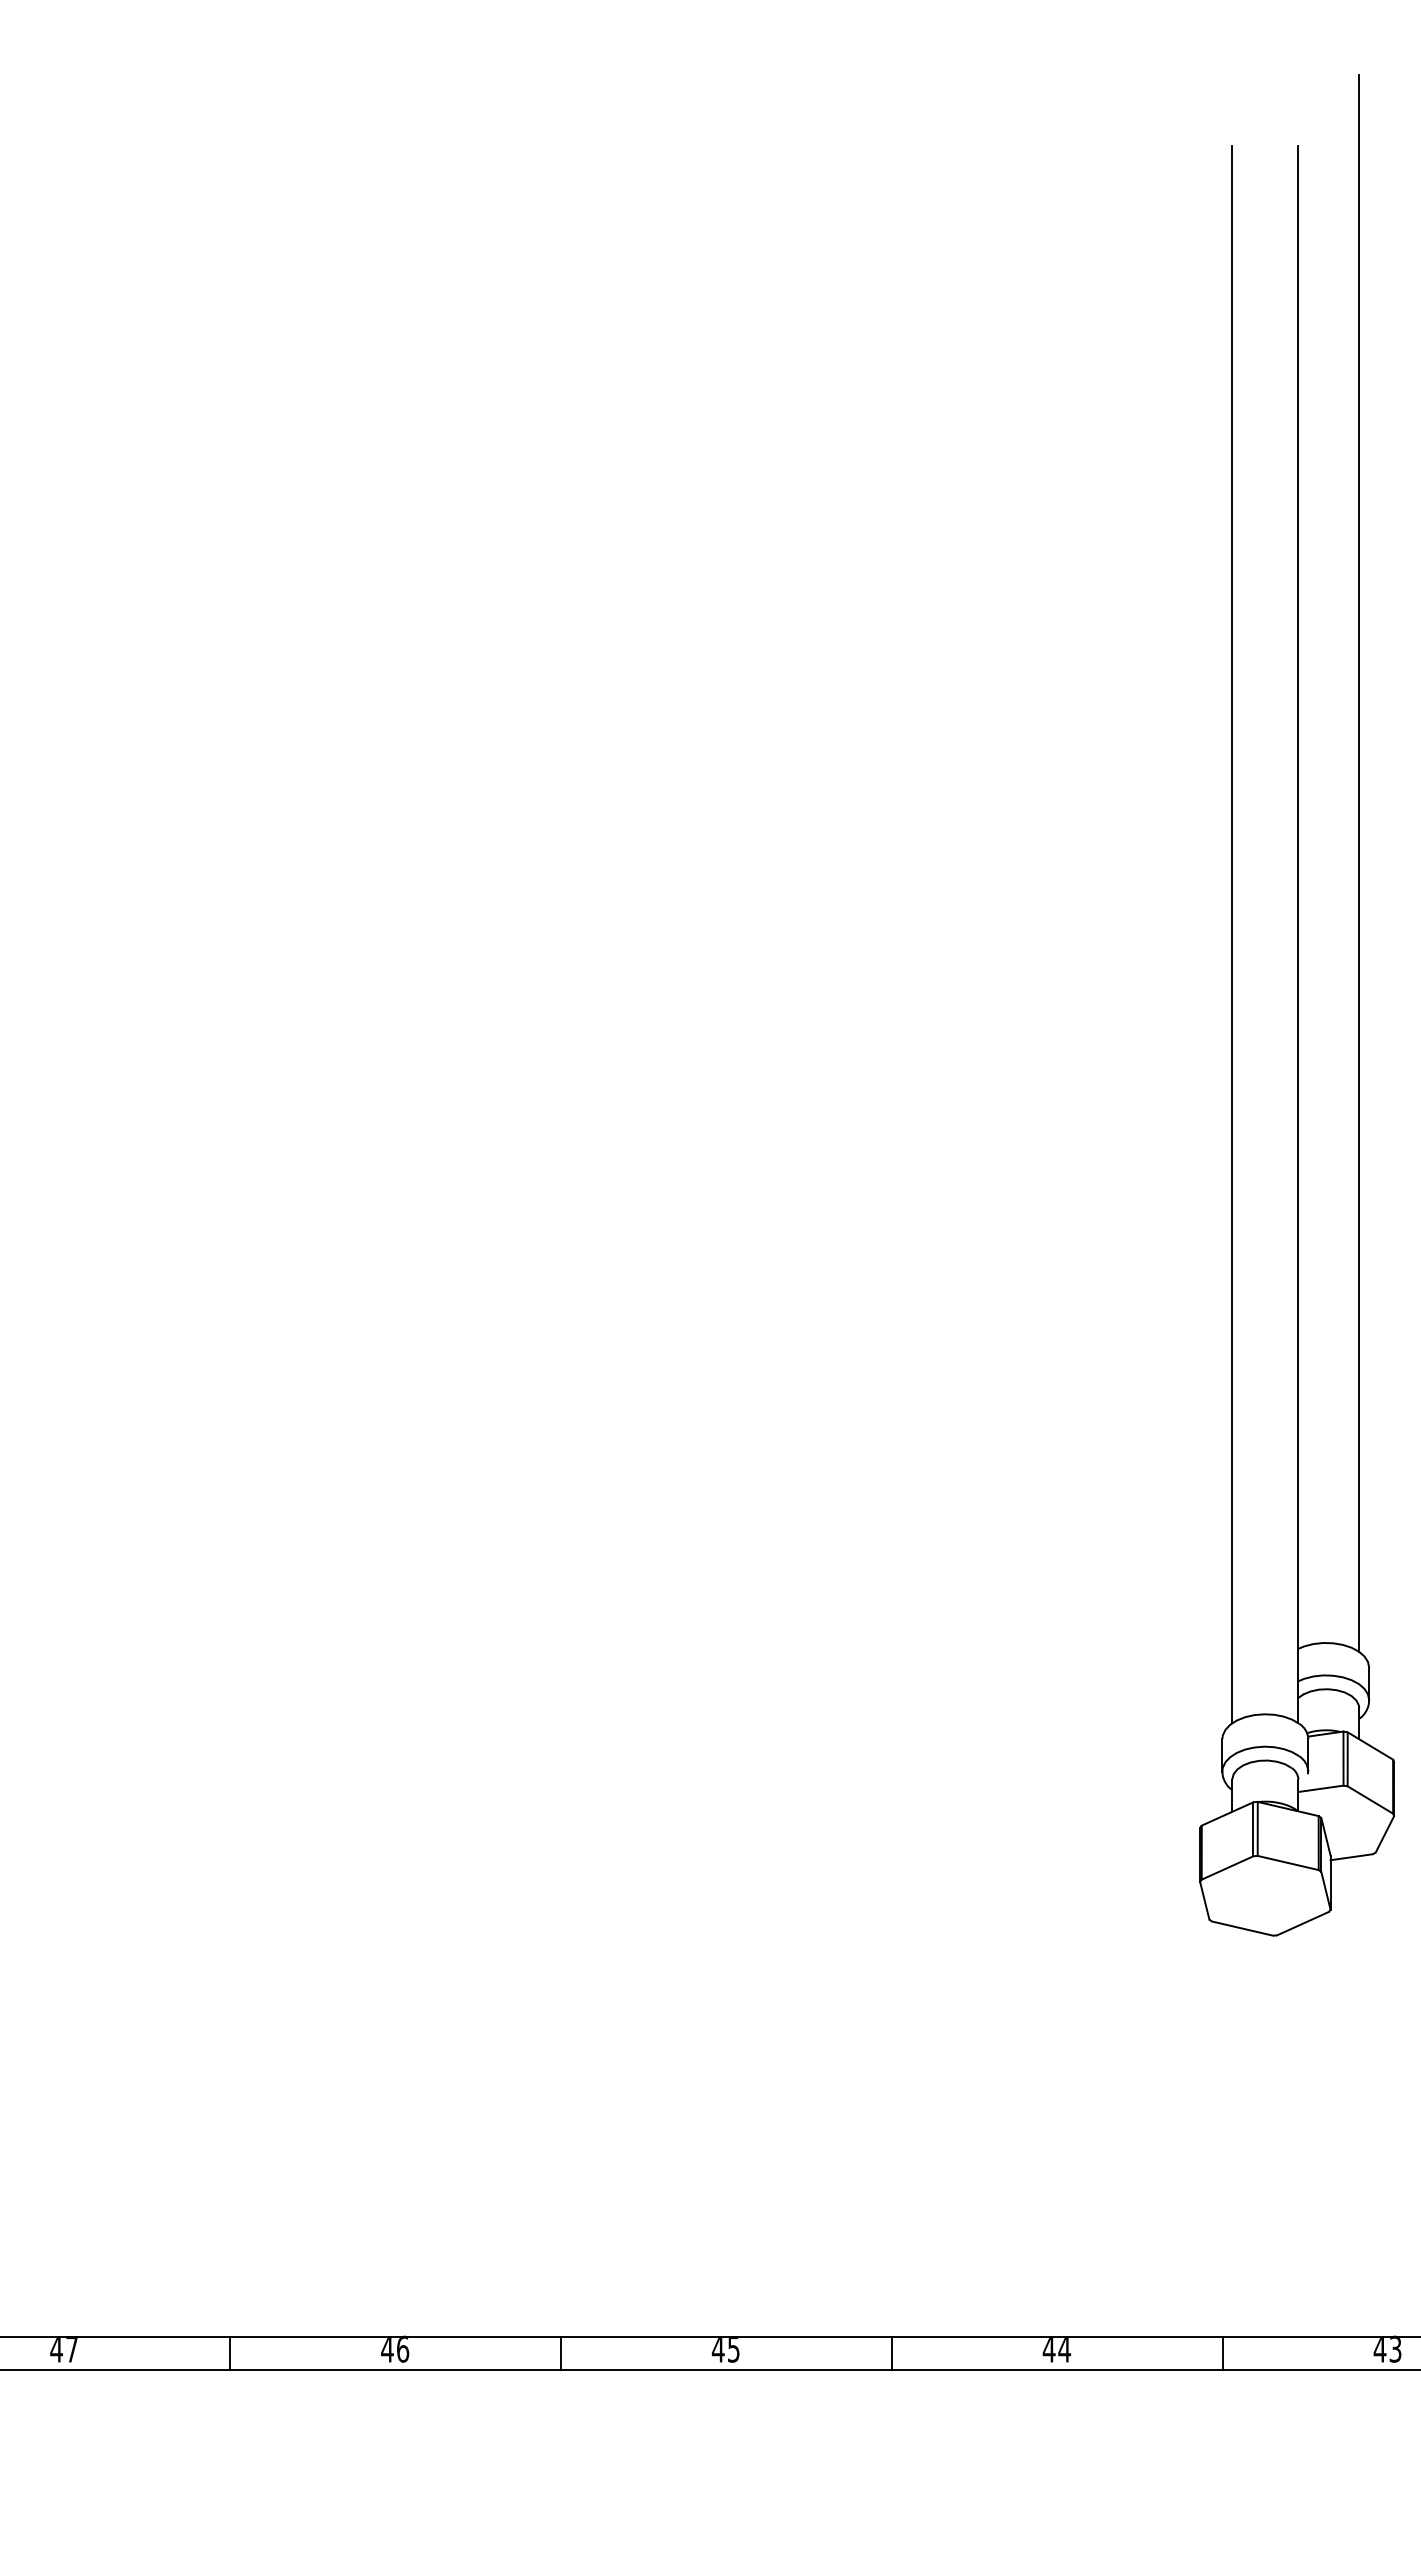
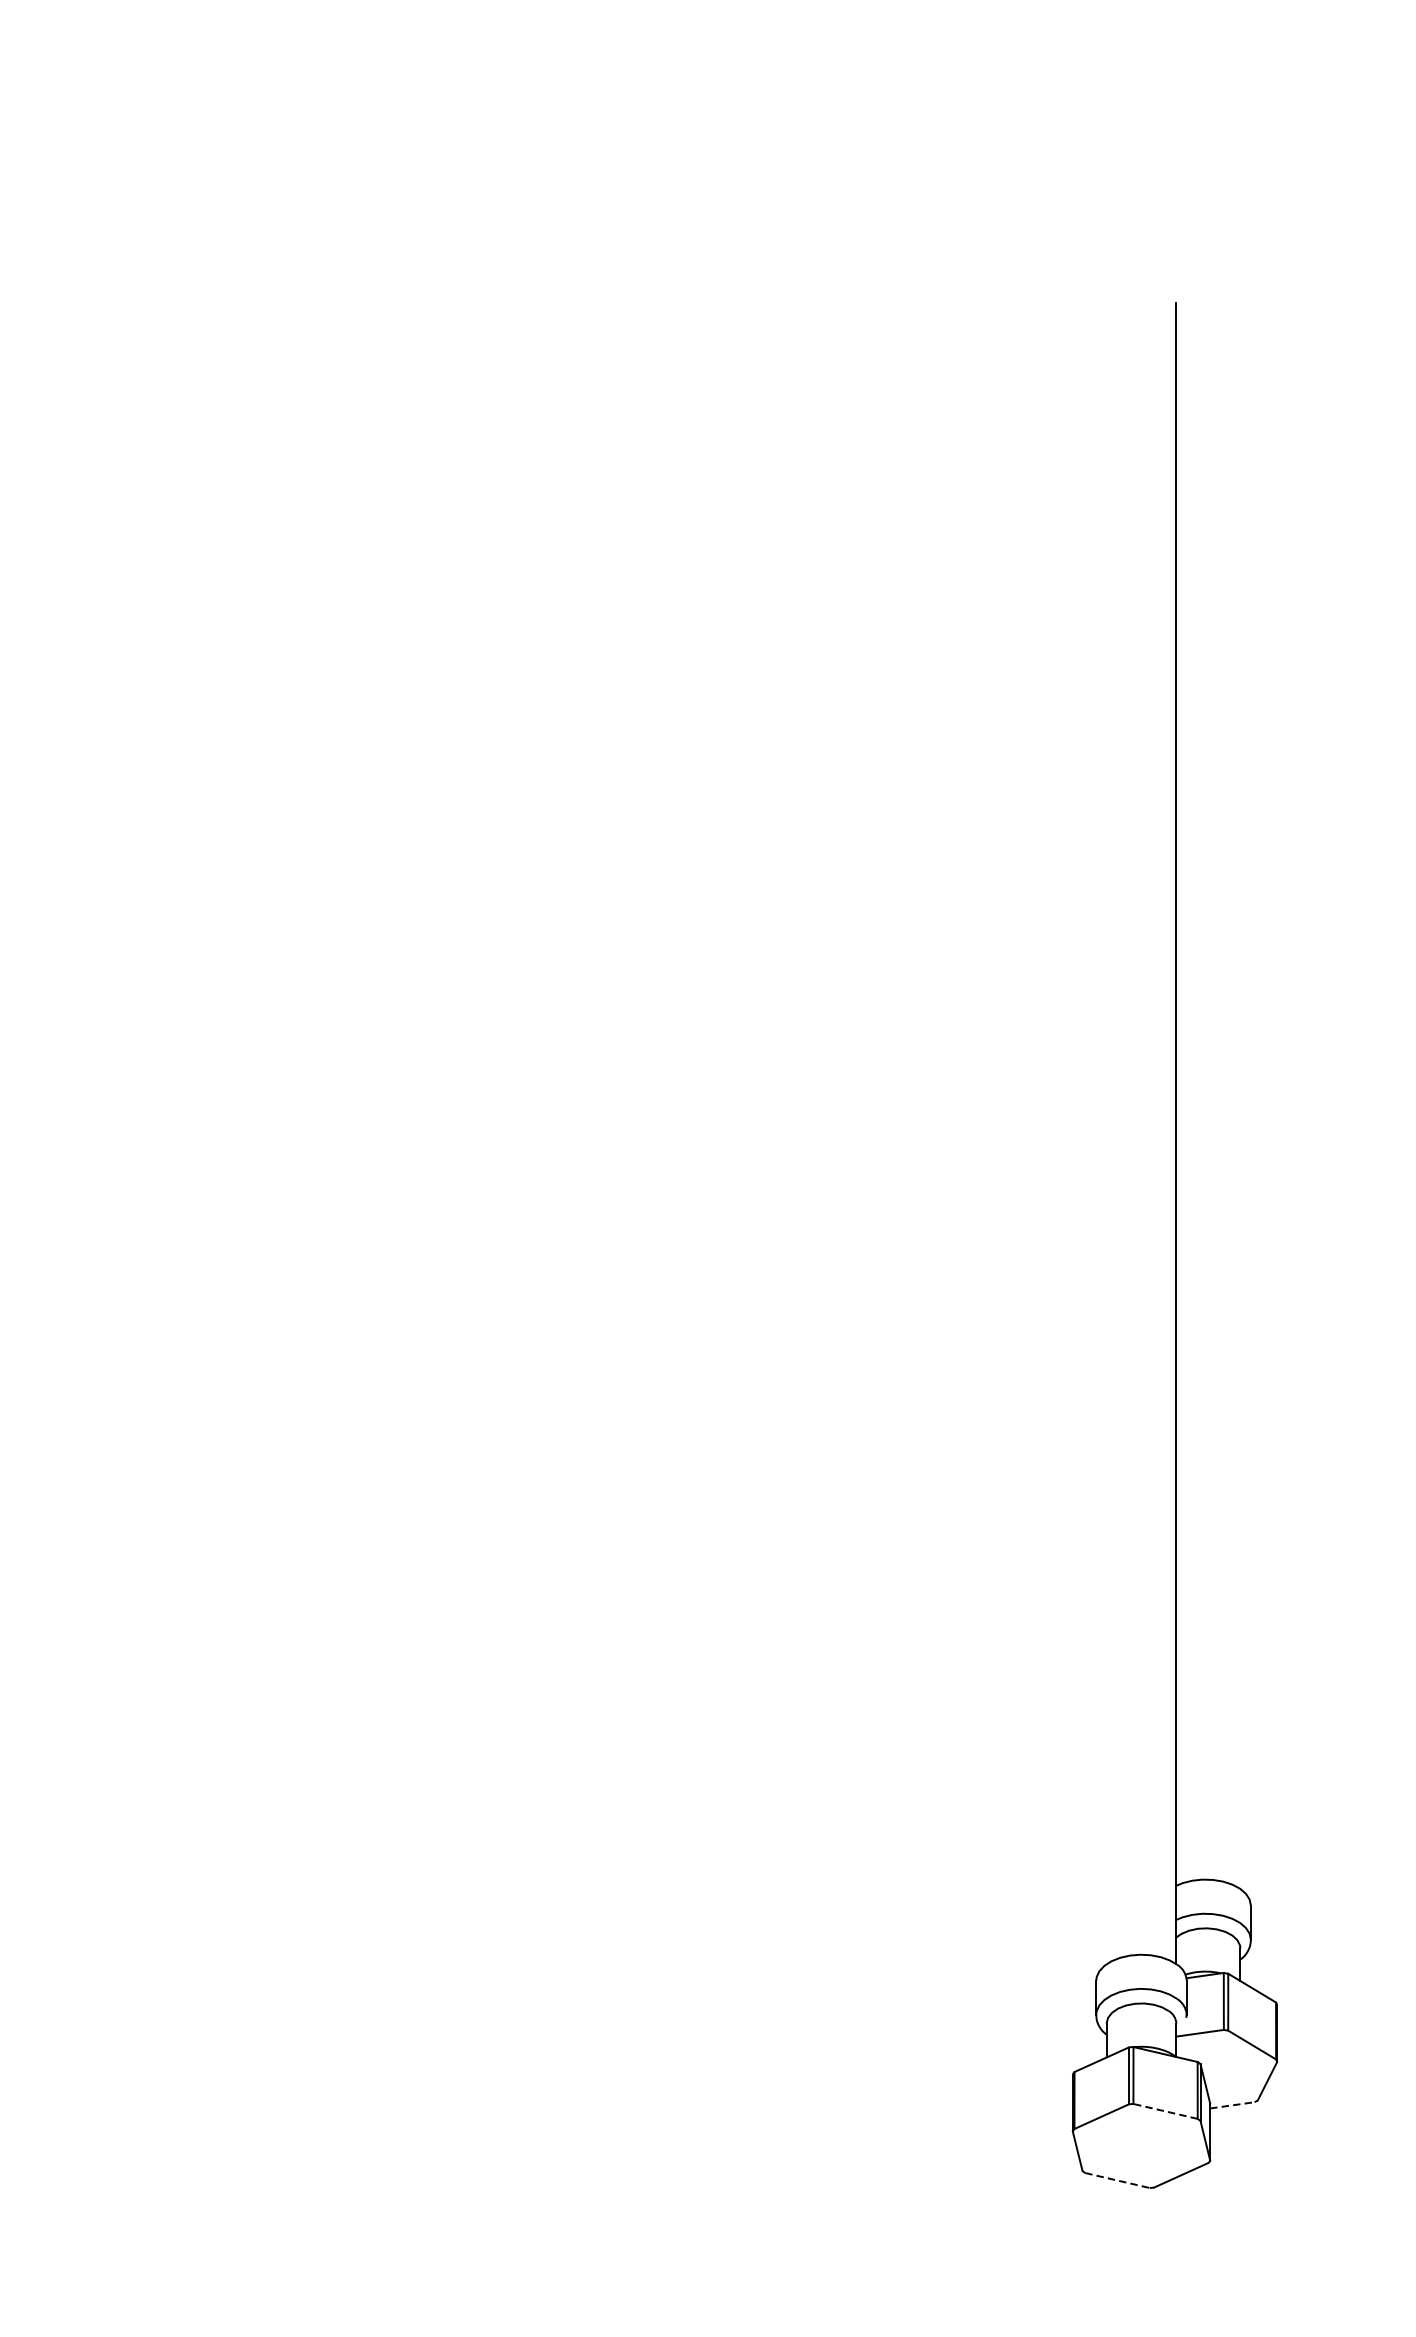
line: (1359, 863) -> (1240, 1058), removed
line: (1232, 934) -> (1106, 1133), removed
line: (1352, 1857) -> (1233, 2105), solid -> dashed
line: (1287, 1862) -> (1164, 2110), solid -> dashed
line: (1242, 1928) -> (1117, 2180), solid -> dashed

